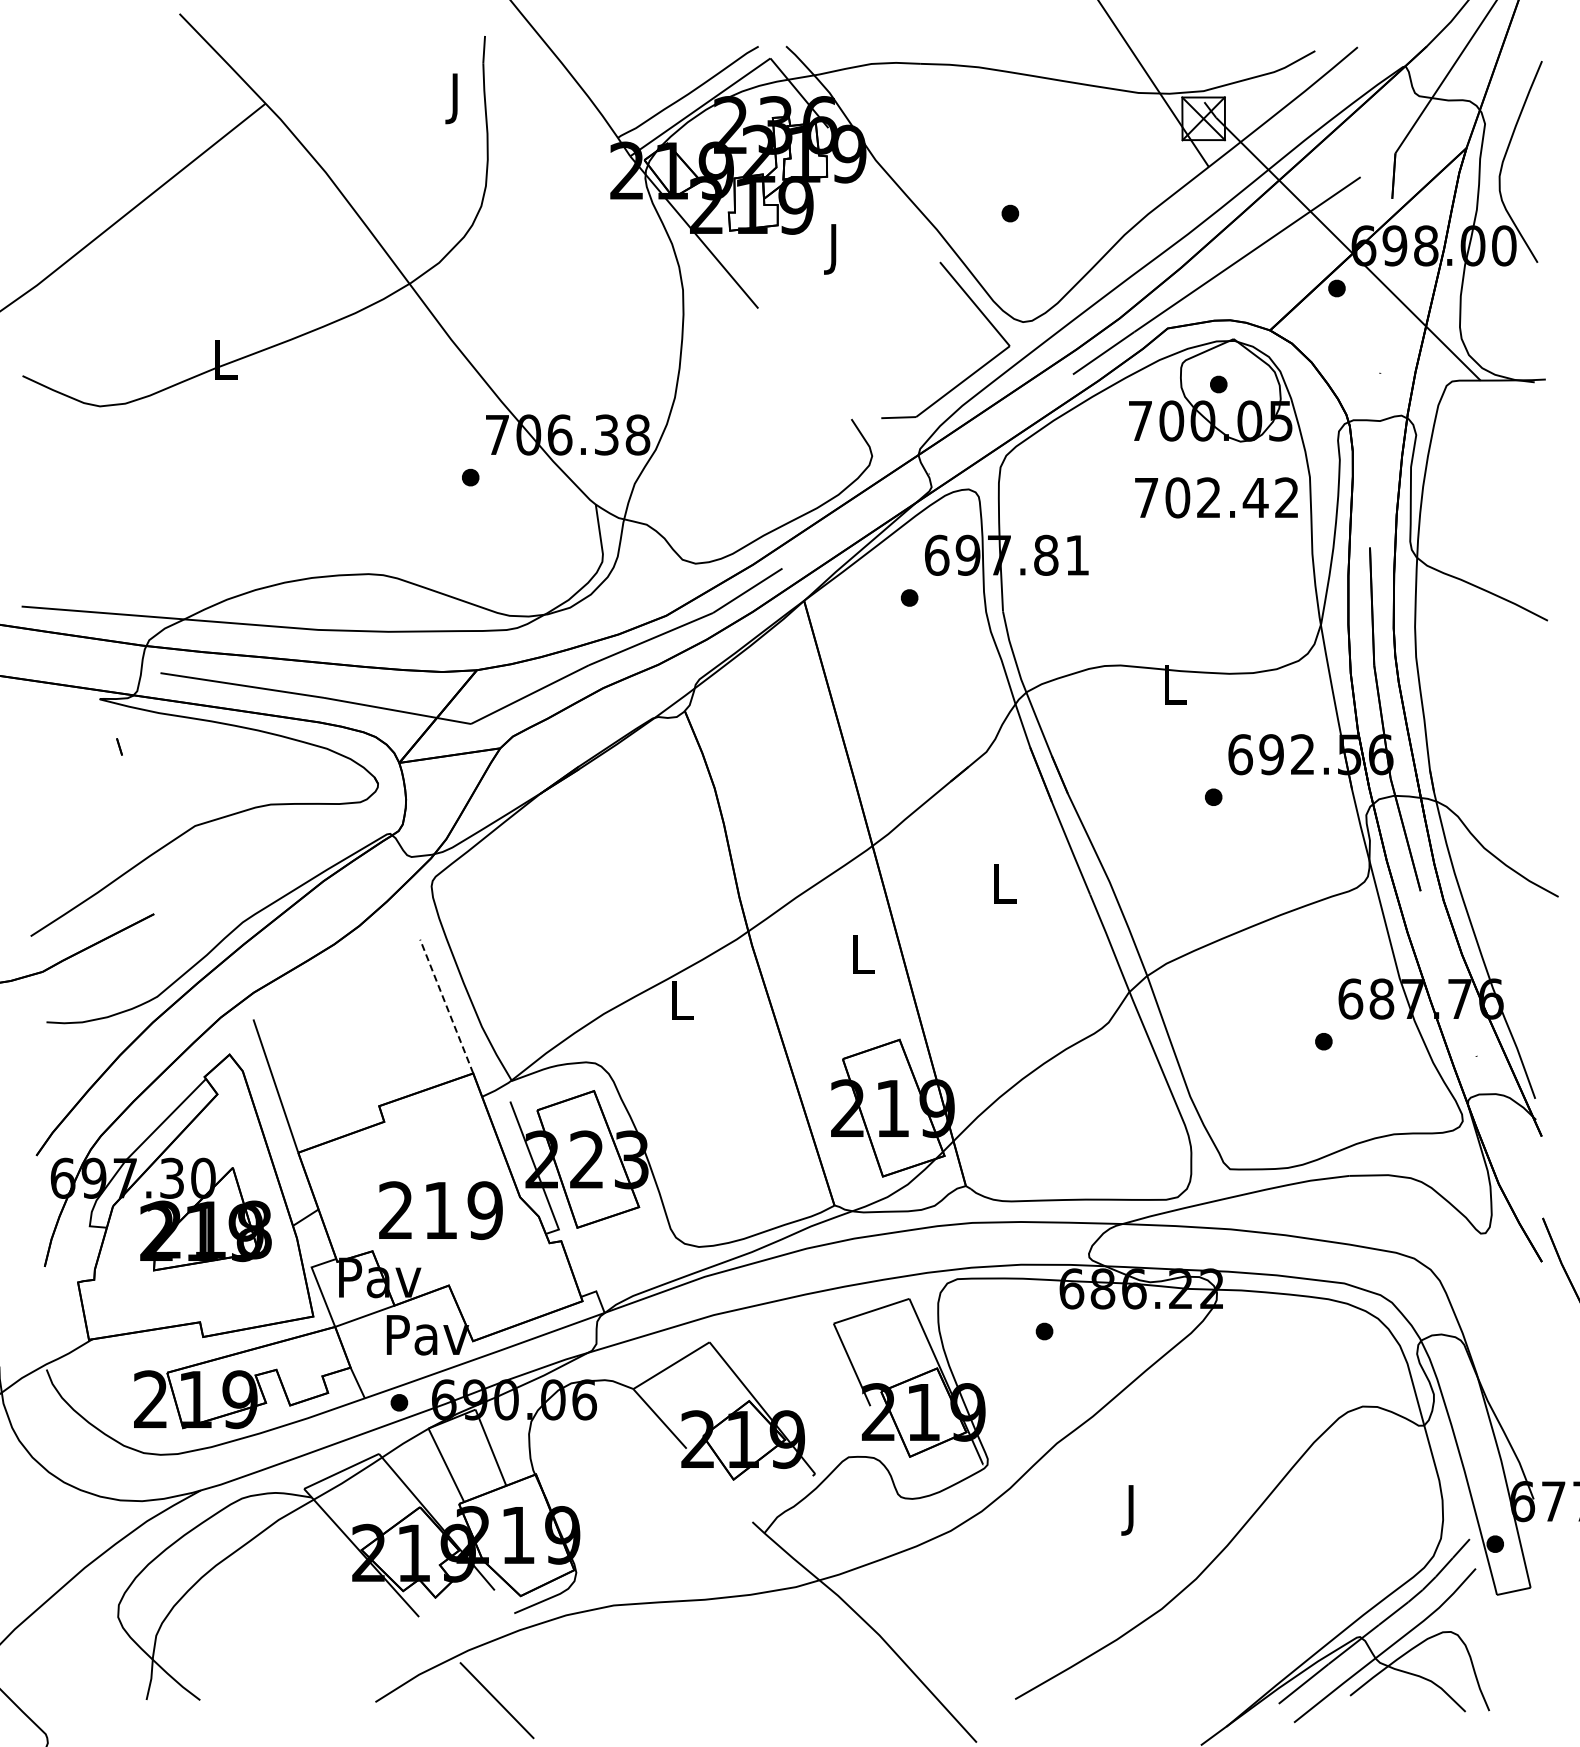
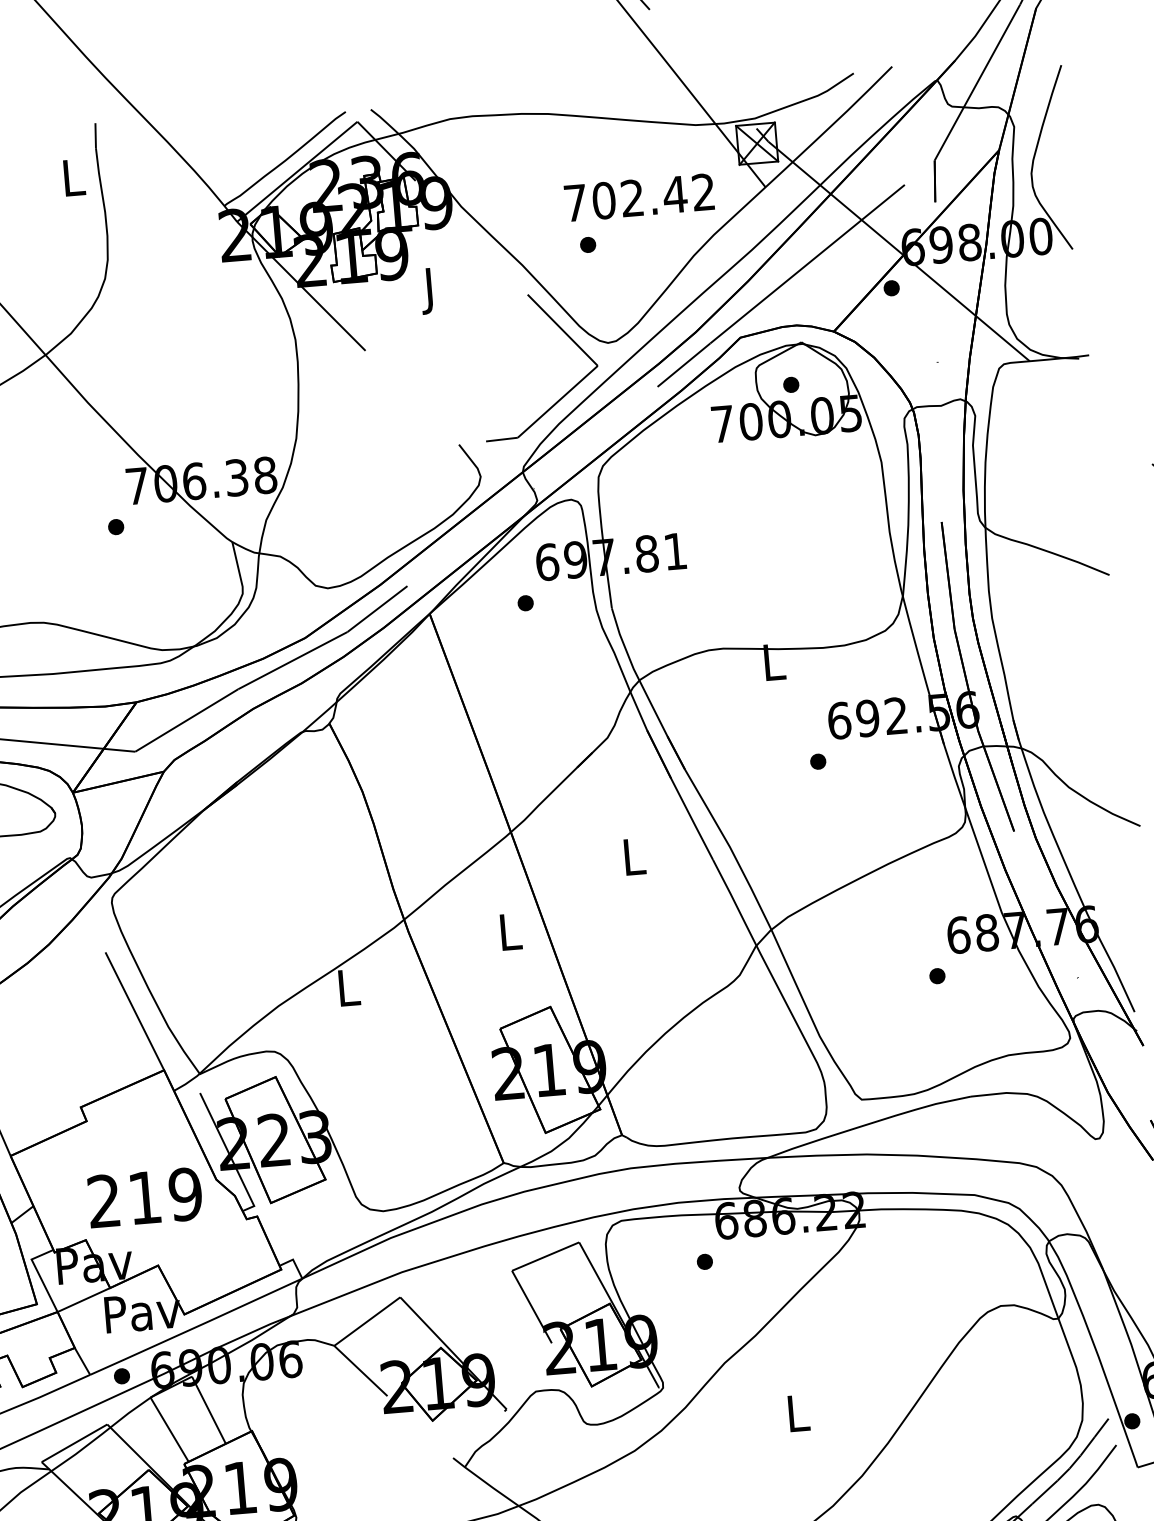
text: (456, 98) -> (74, 182), J -> L
text: (1216, 497) -> (639, 197), moved
line: (446, 1006) -> (134, 1011), dashed -> solid
text: (1132, 1510) -> (798, 1418), J -> L

